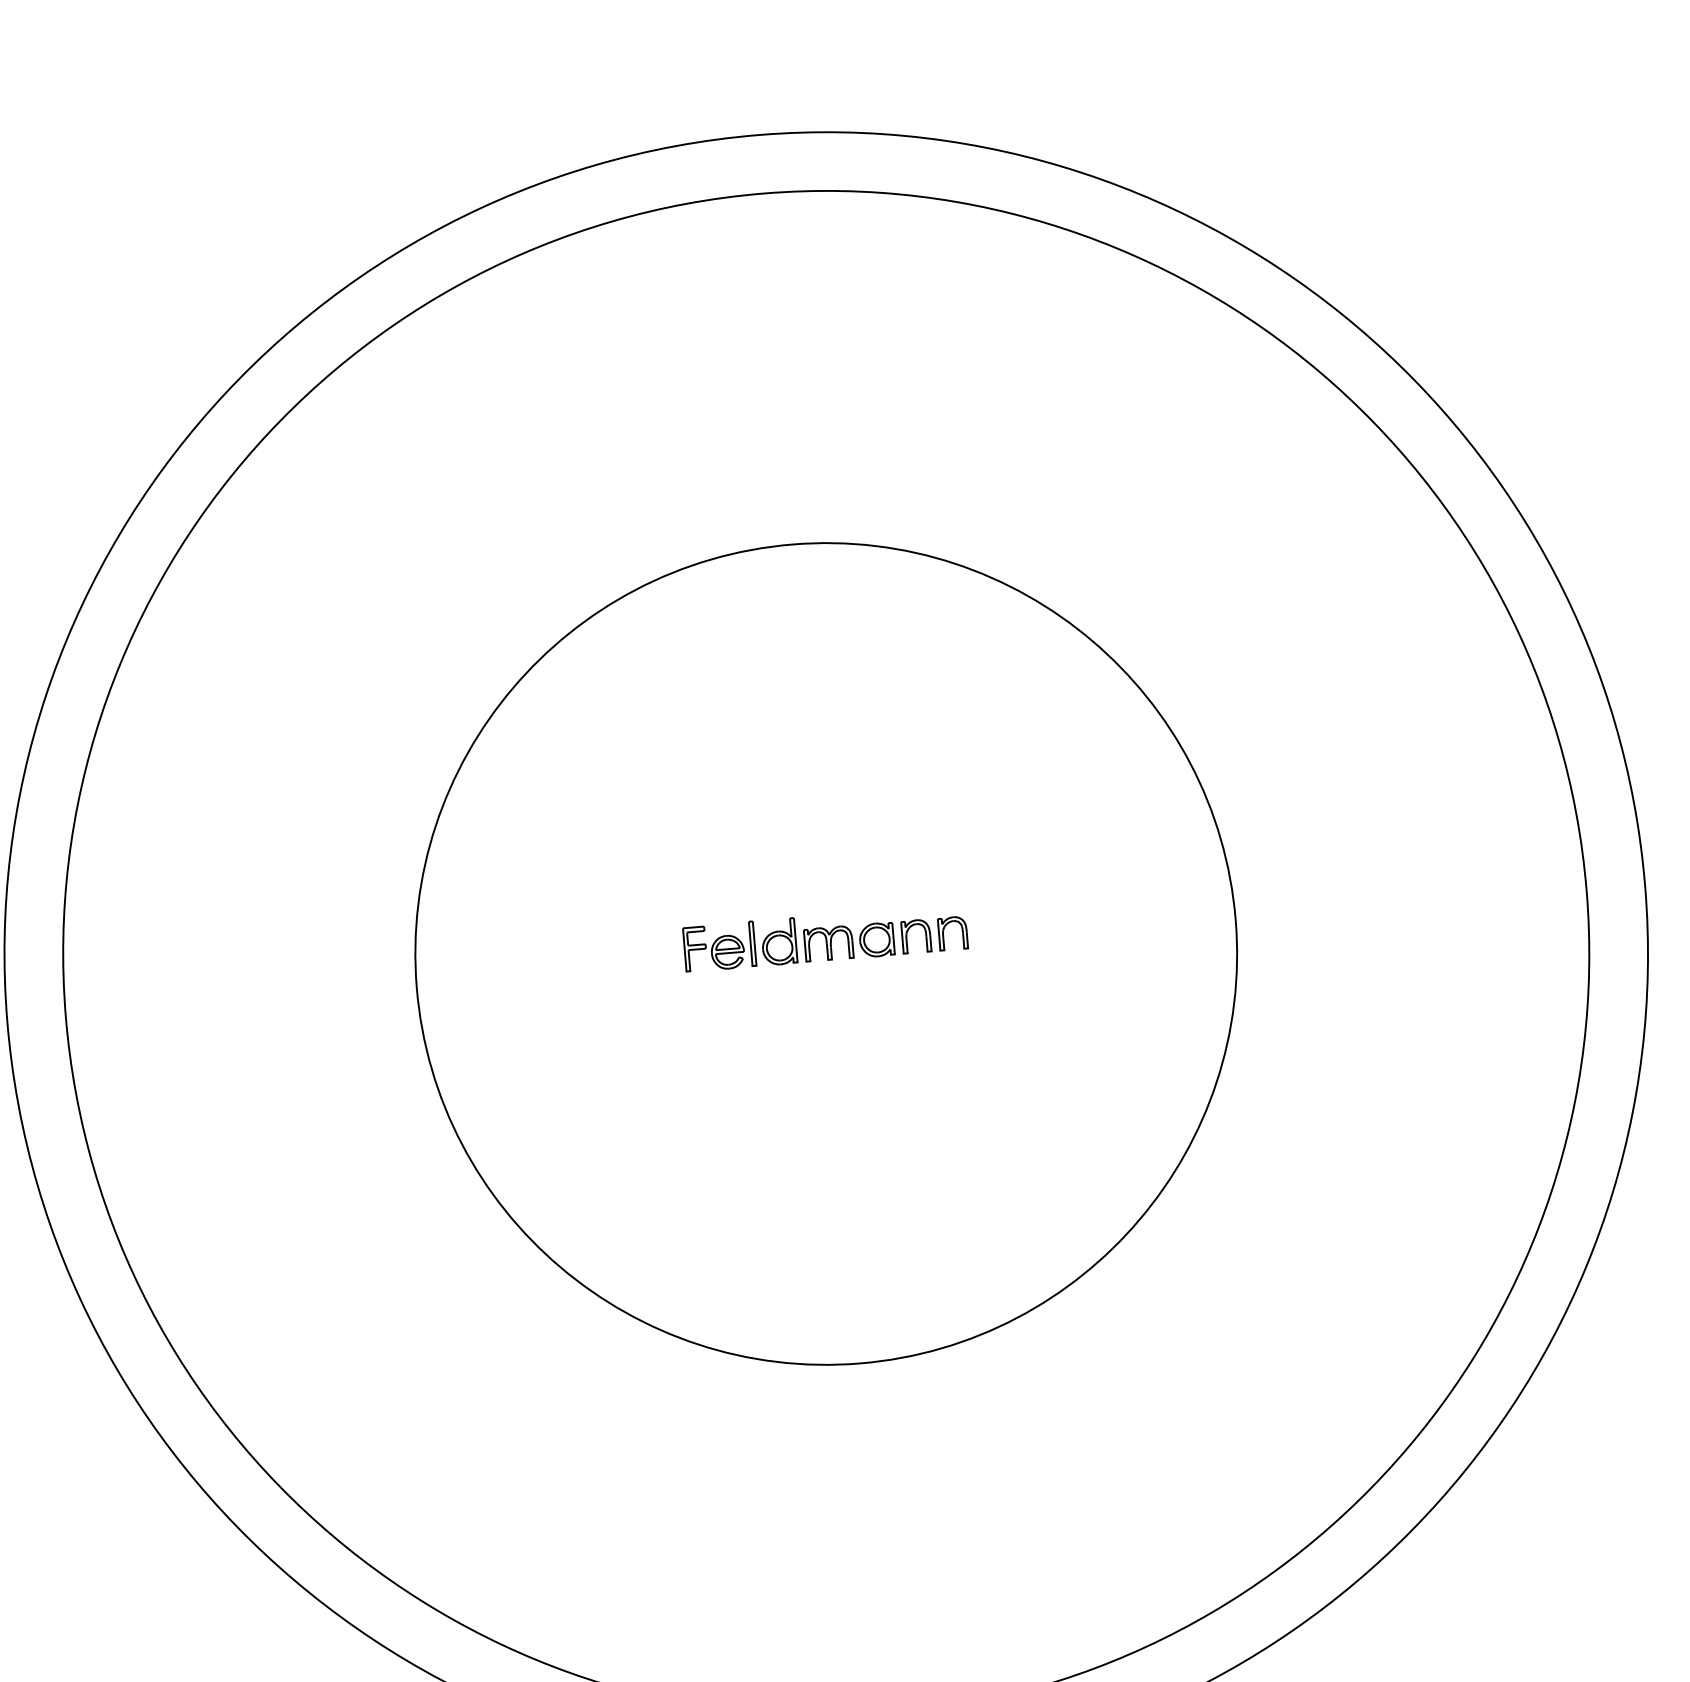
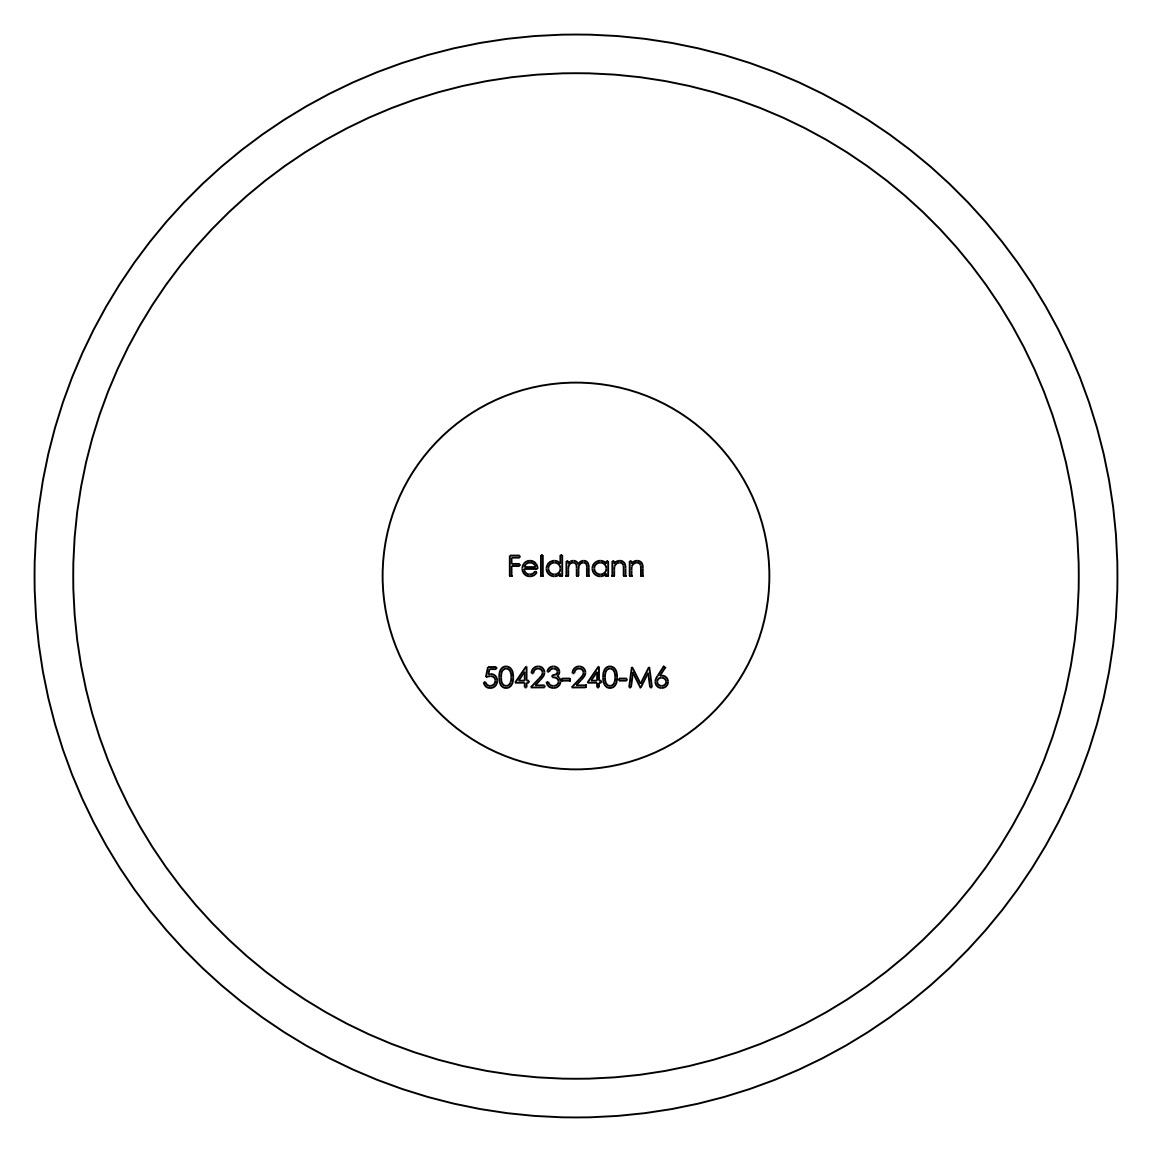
part: (824, 938) -> (575, 565), size x0.71
circle: (825, 953) -> (575, 575), size x0.71
part: (838, 1106) -> (575, 676), added

